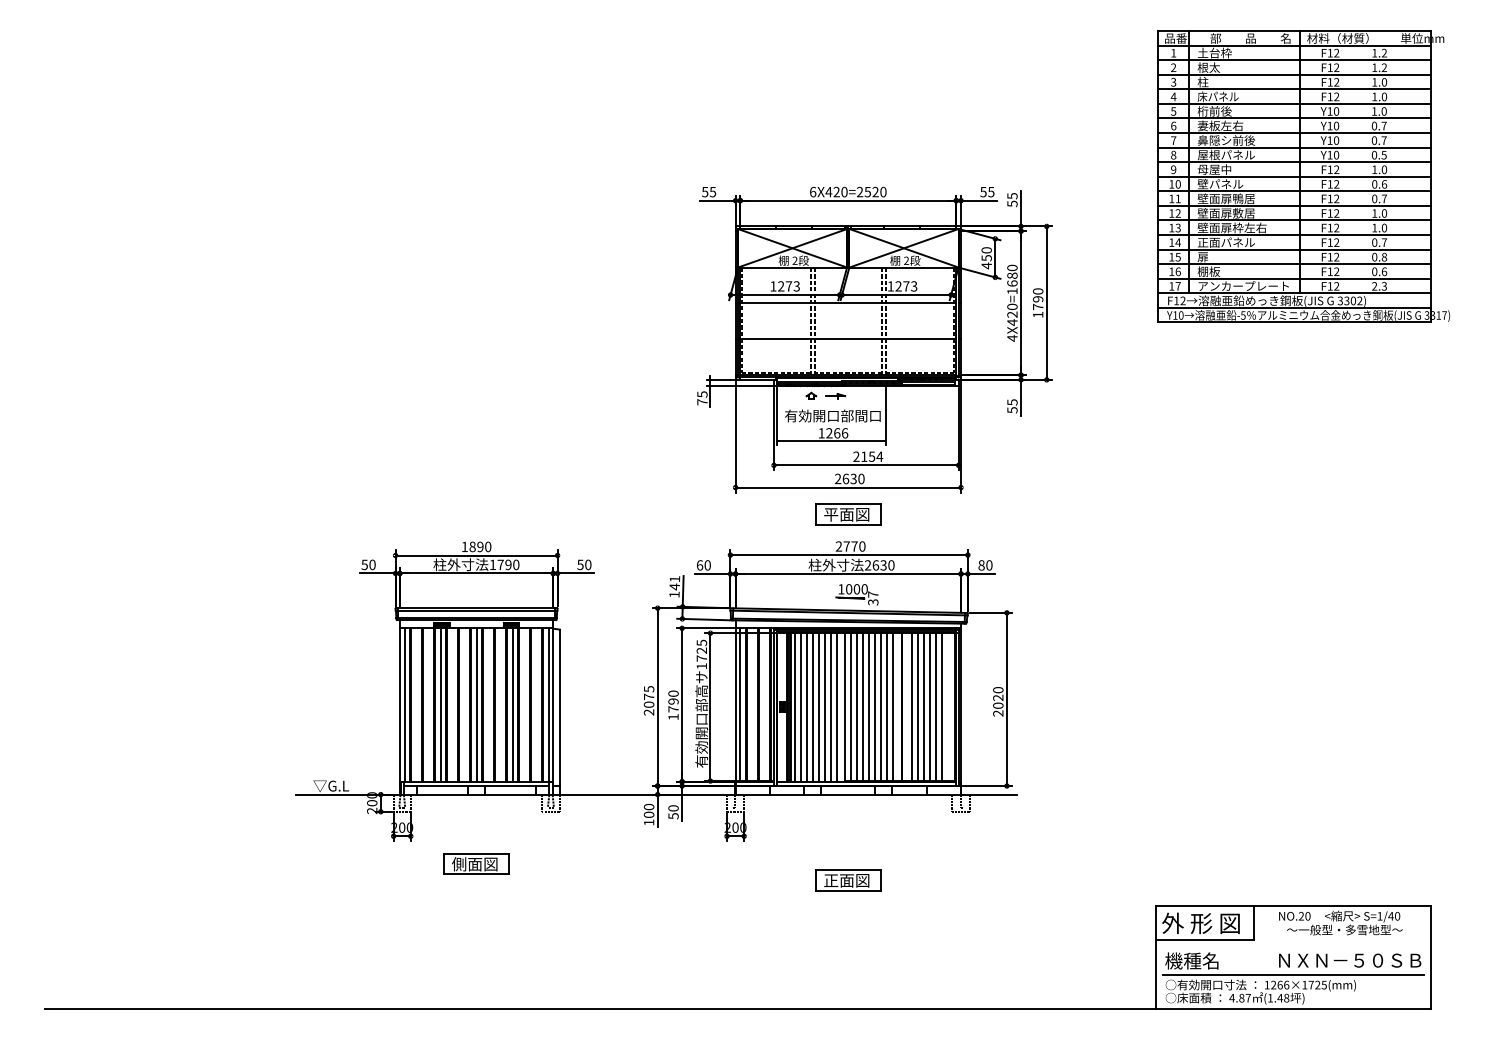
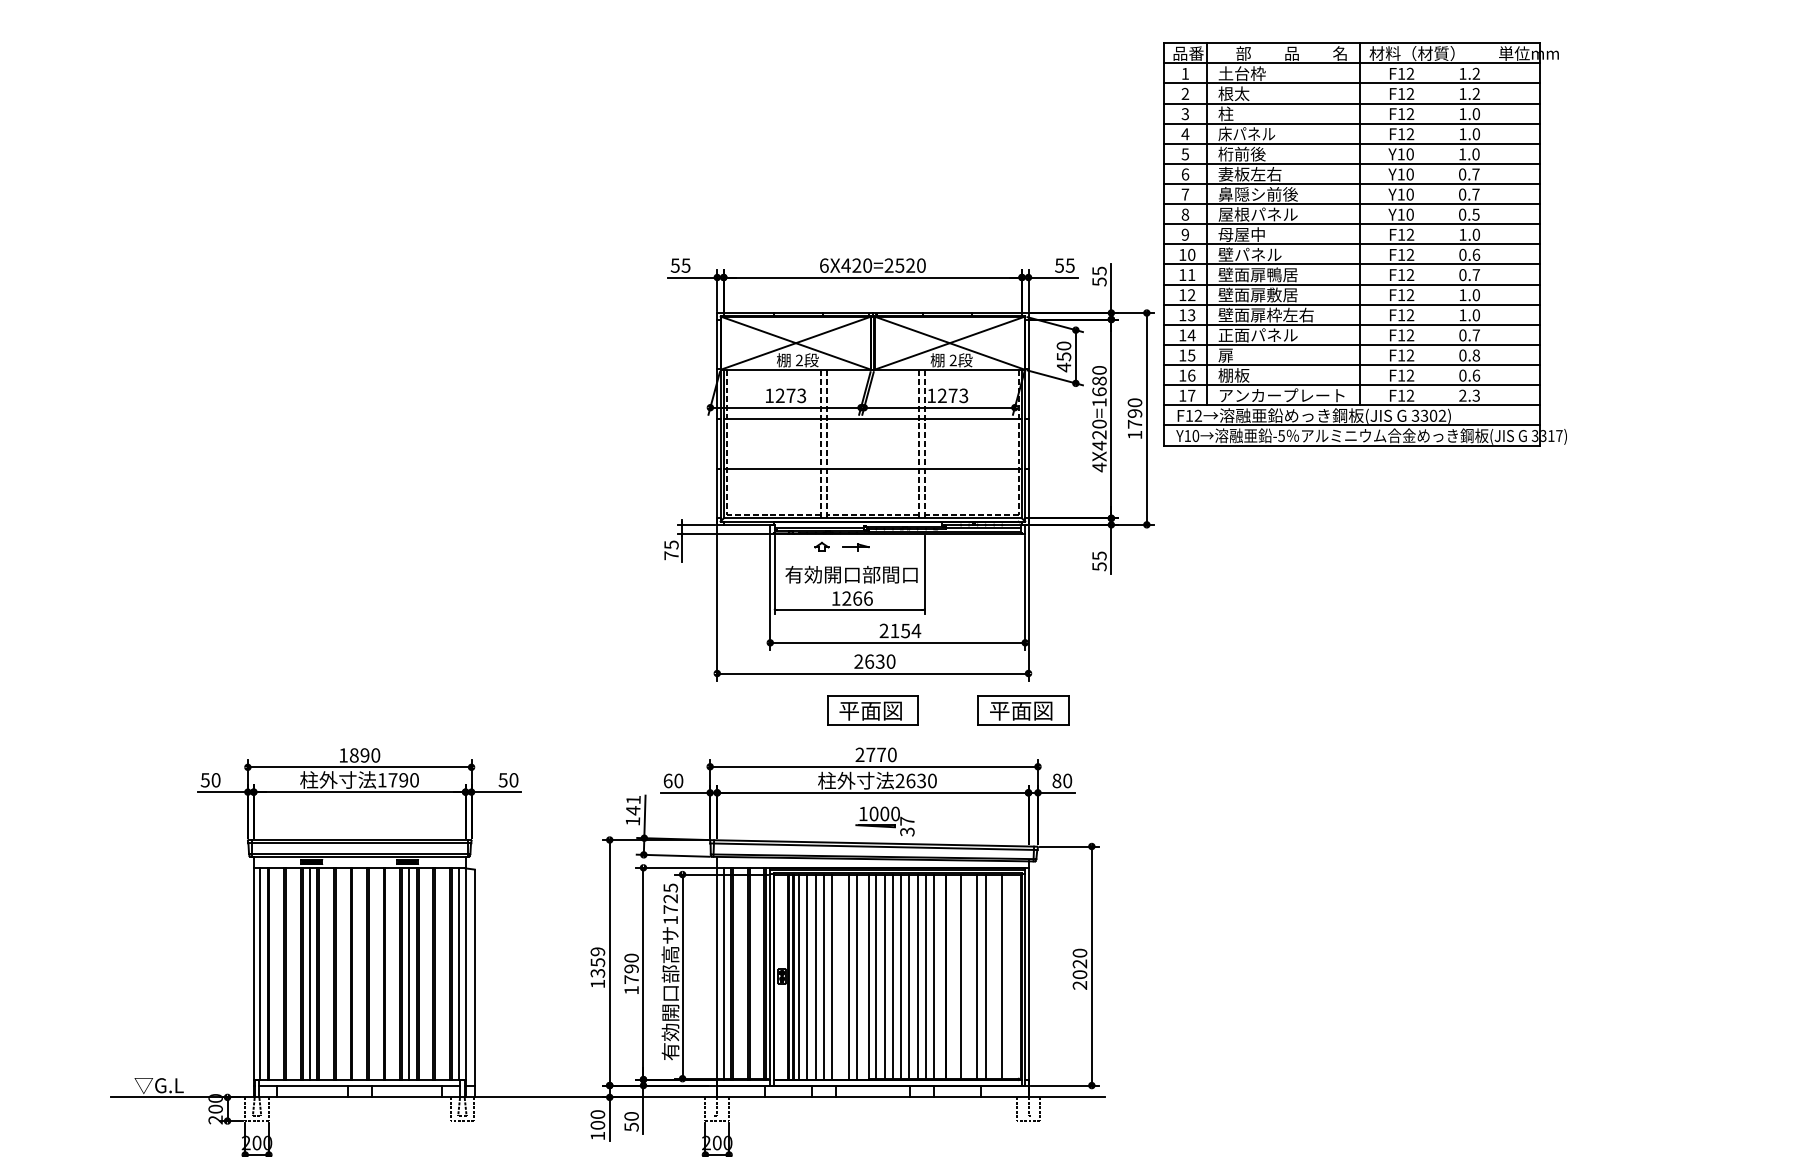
part: (1303, 176) -> (1364, 244), moved
part: (957, 514) -> (1023, 710), added
text: (648, 700) -> (597, 967), 2075 -> 1359
line: (476, 704) -> (359, 972), removed
line: (824, 707) -> (840, 977), removed
line: (918, 707) -> (969, 977), removed
line: (936, 707) -> (994, 977), removed

